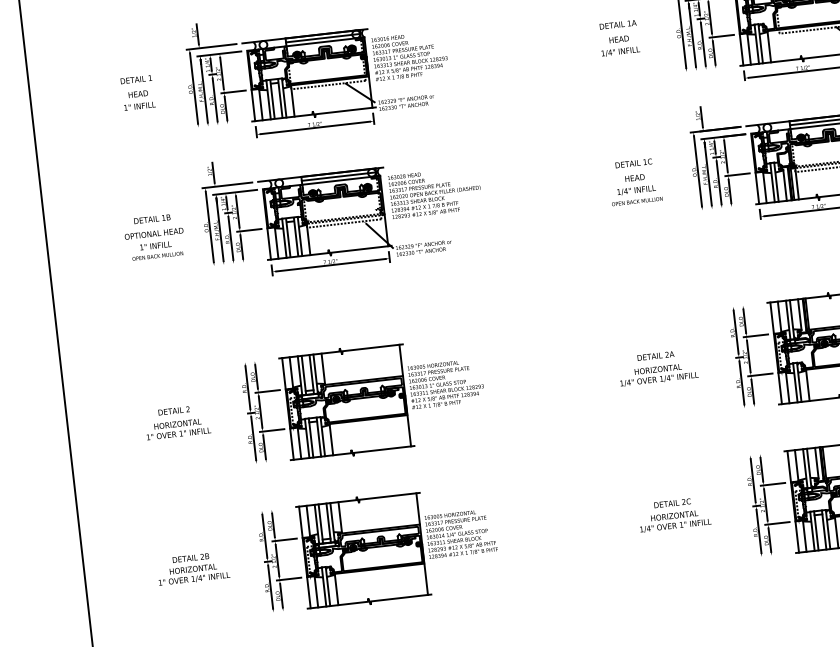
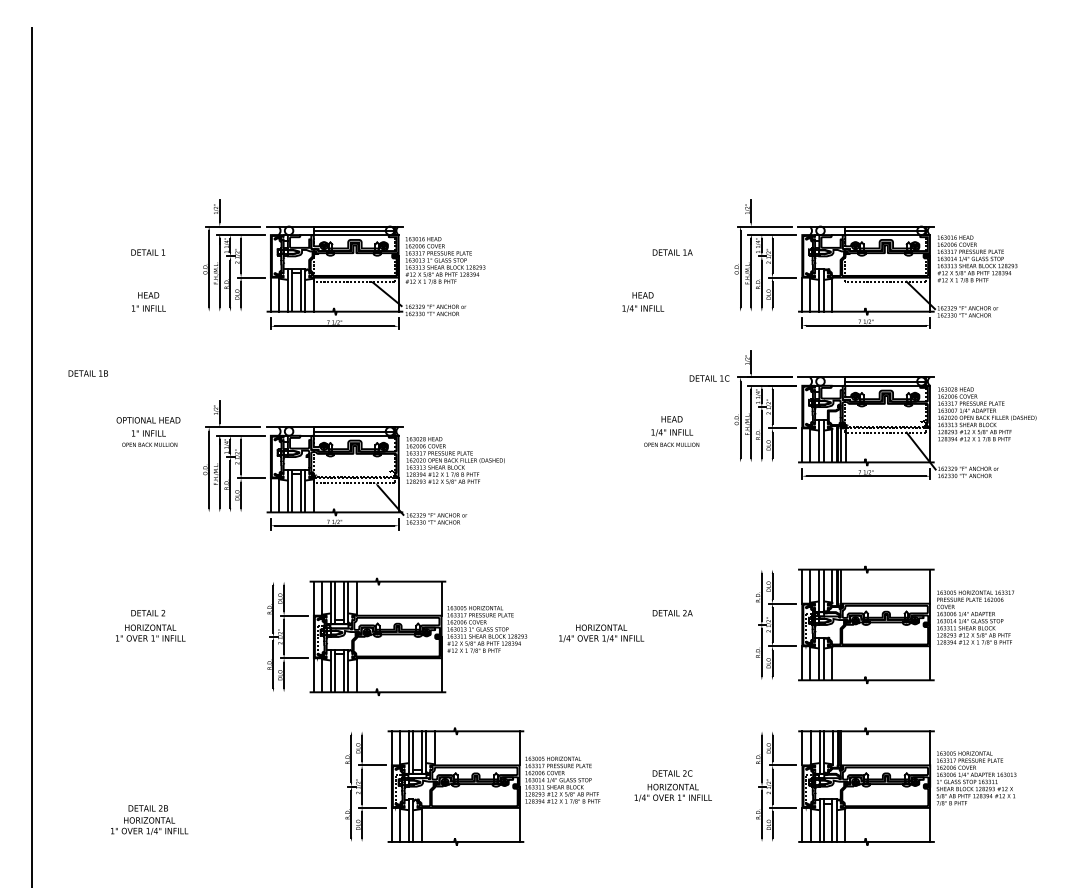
text: (620, 45) -> (643, 302), moved
text: (138, 99) -> (148, 301), moved
text: (633, 163) -> (709, 378), moved
part: (341, 207) -> (353, 465), moved
text: (151, 219) -> (87, 373), moved
text: (658, 374) -> (601, 633), moved
part: (364, 399) -> (397, 636), moved
part: (378, 548) -> (472, 786), moved
text: (193, 568) -> (149, 819), moved

